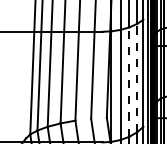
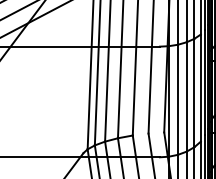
line: (137, 77) -> (194, 92), dashed -> solid
line: (129, 81) -> (186, 96), dashed -> solid

